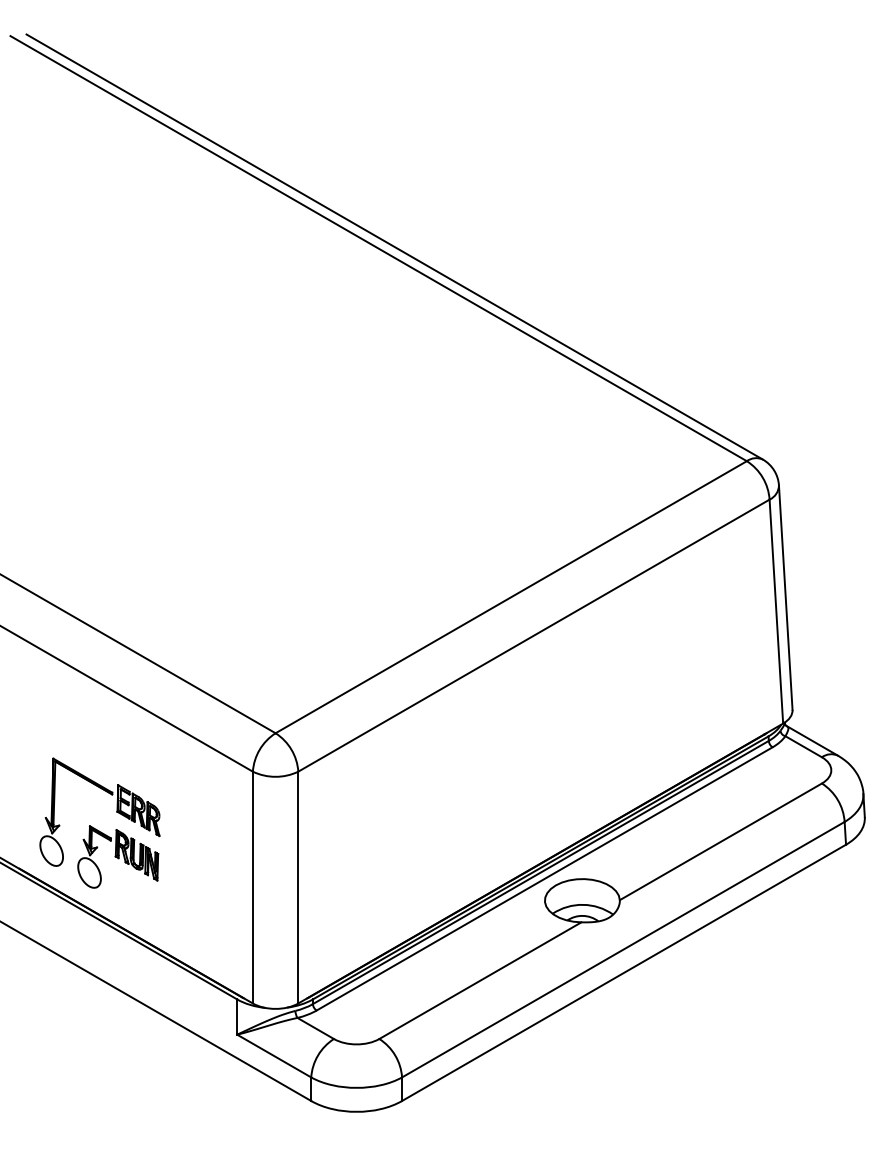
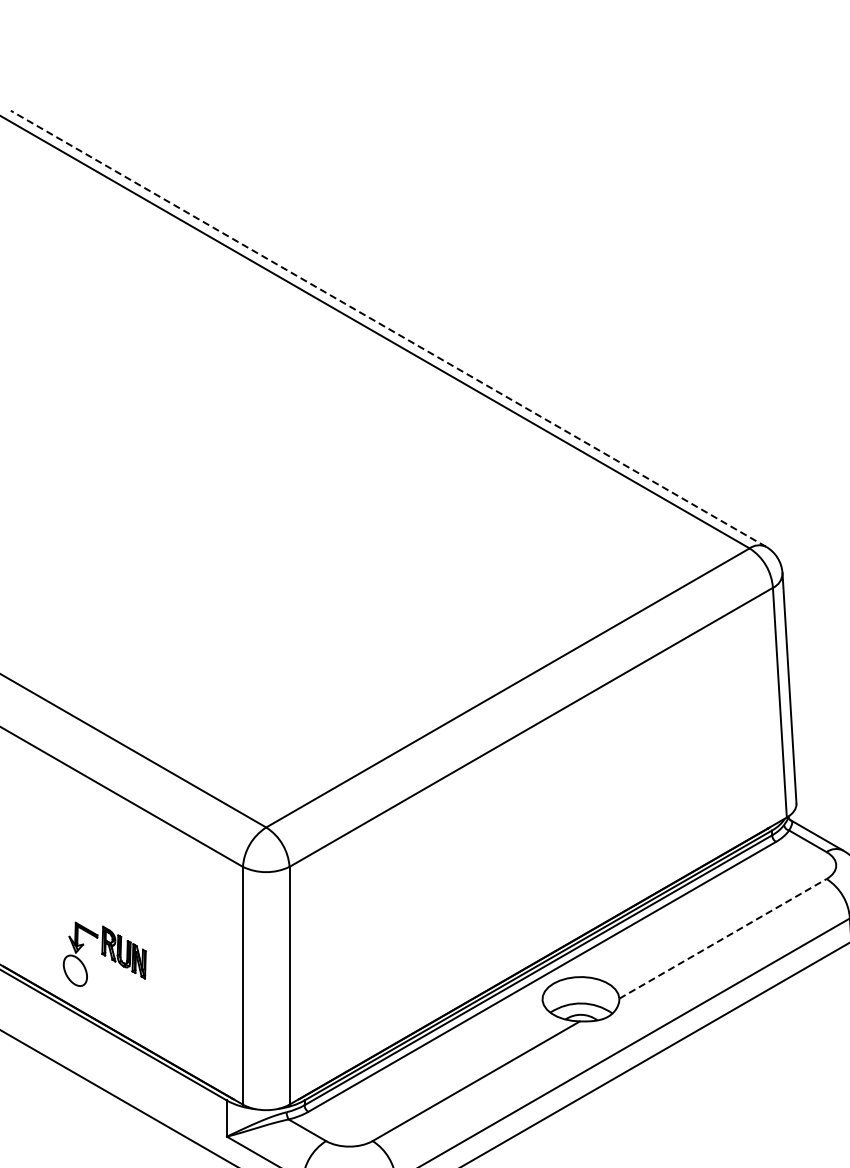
line: (394, 246) -> (388, 328), solid -> dashed
part: (116, 811) -> (103, 907), removed
line: (720, 841) -> (722, 938), solid -> dashed

